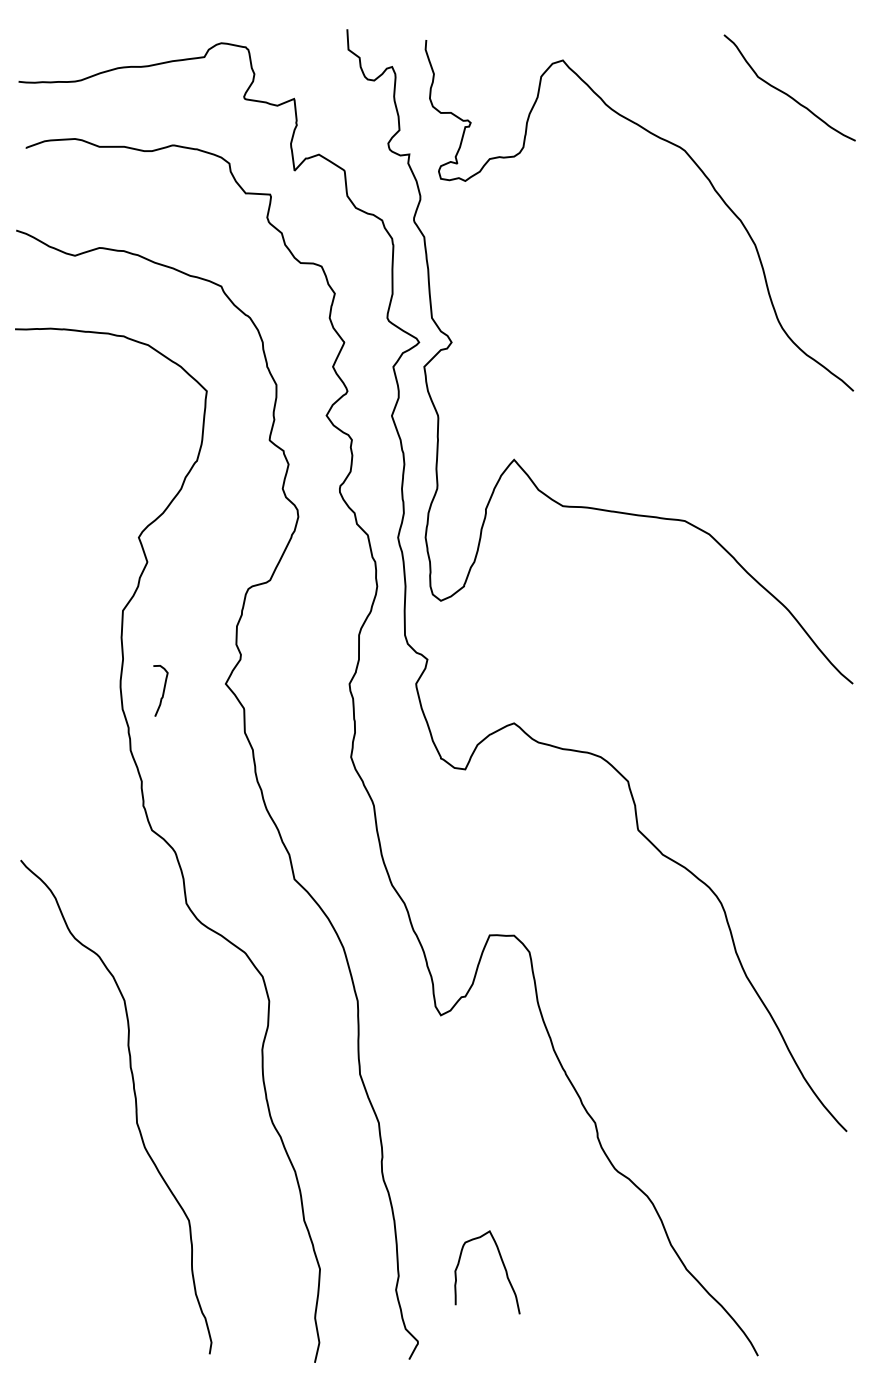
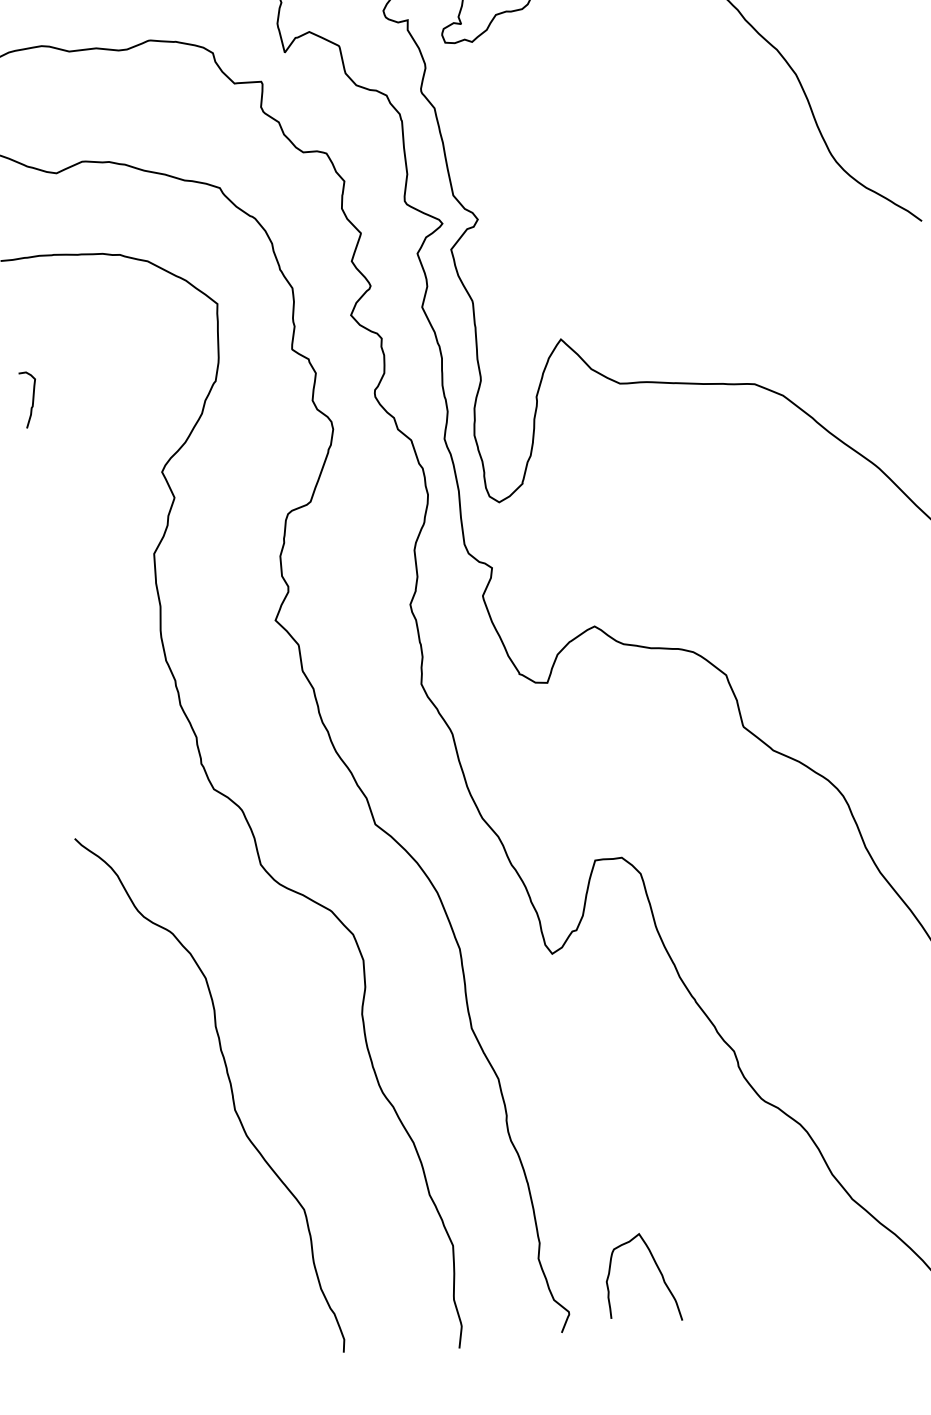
curve: (162, 692) -> (31, 401), moved
curve: (502, 1264) -> (657, 1268), moved

